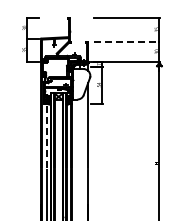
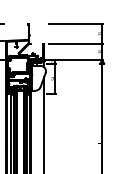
line: (127, 41) -> (76, 43), dashed -> solid
line: (46, 135) -> (10, 119), dashed -> solid

